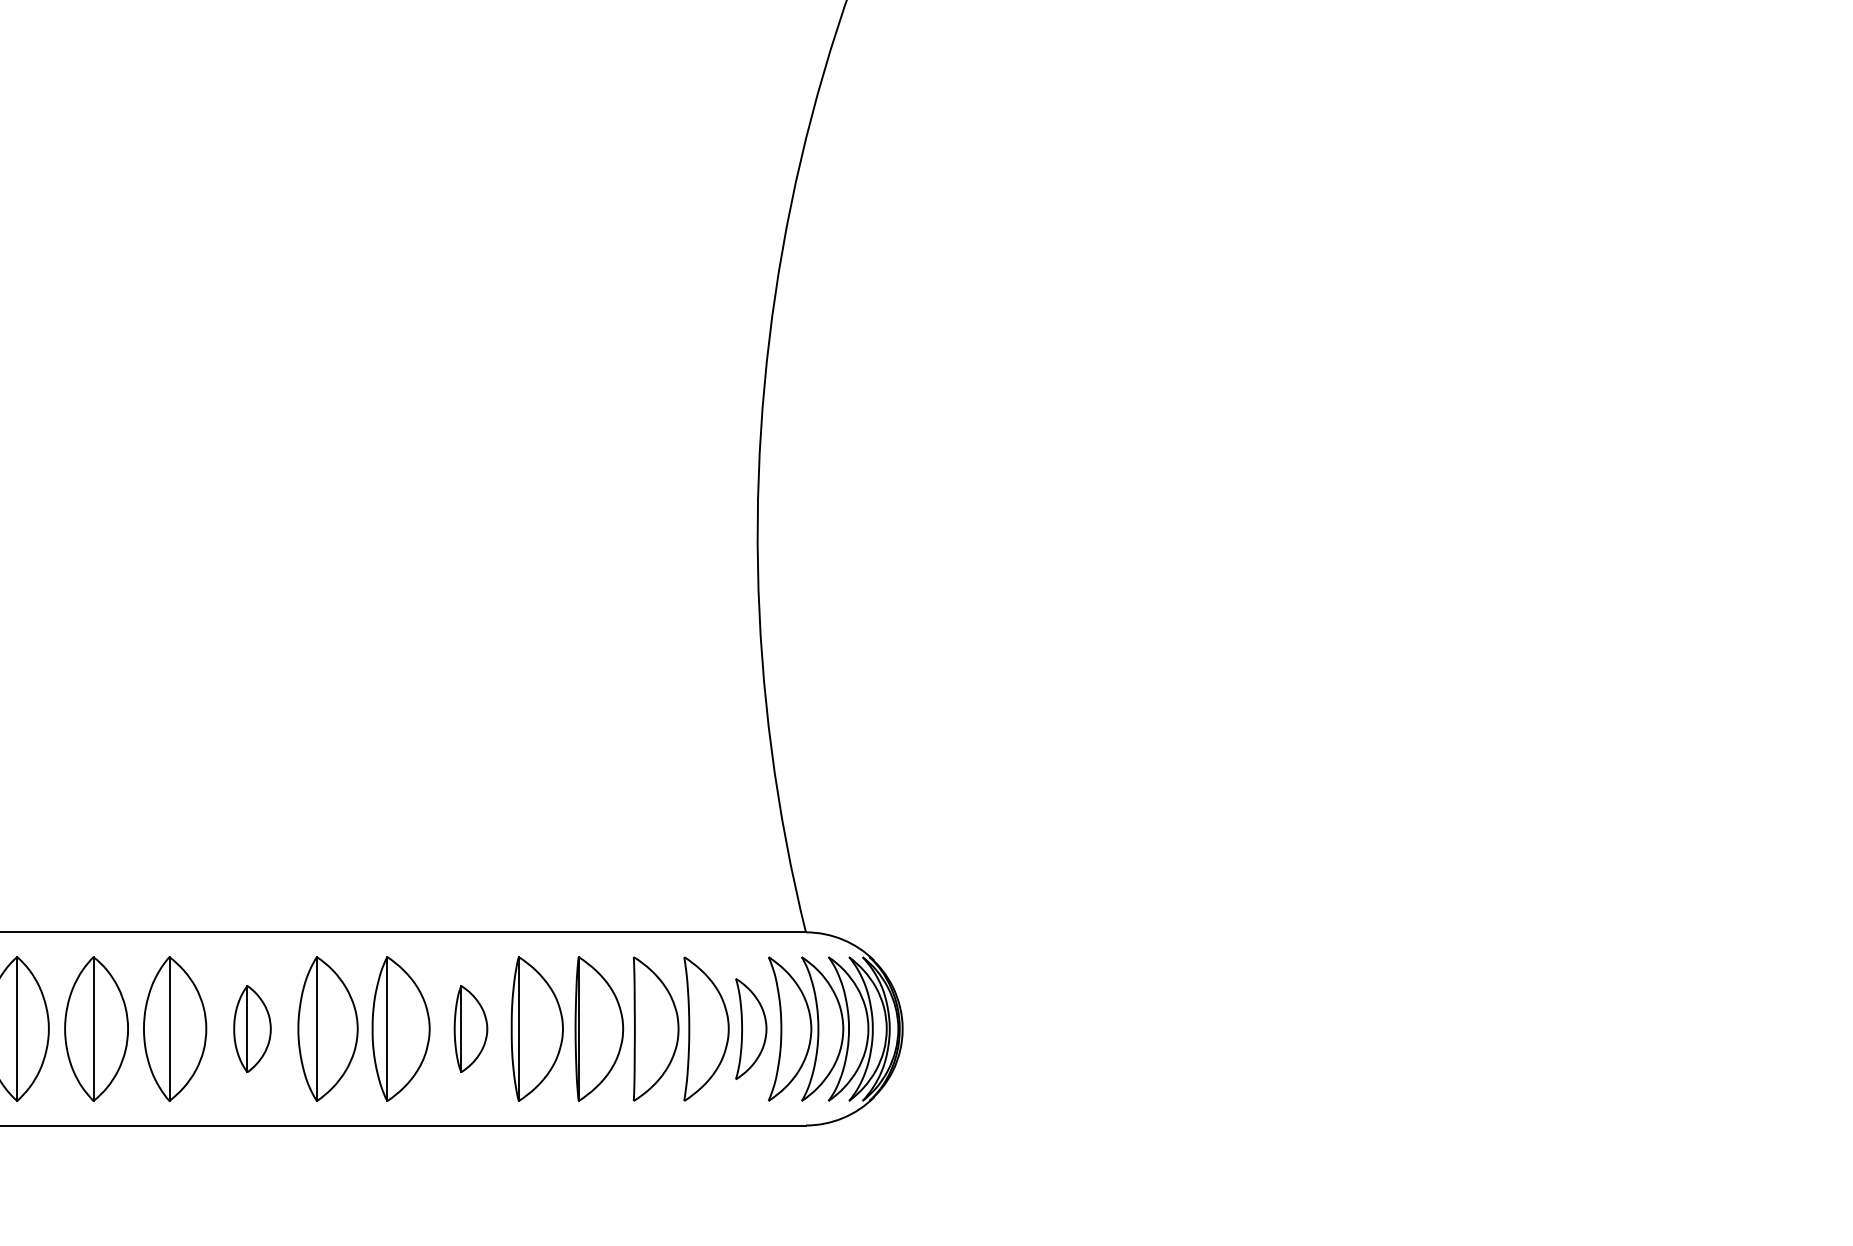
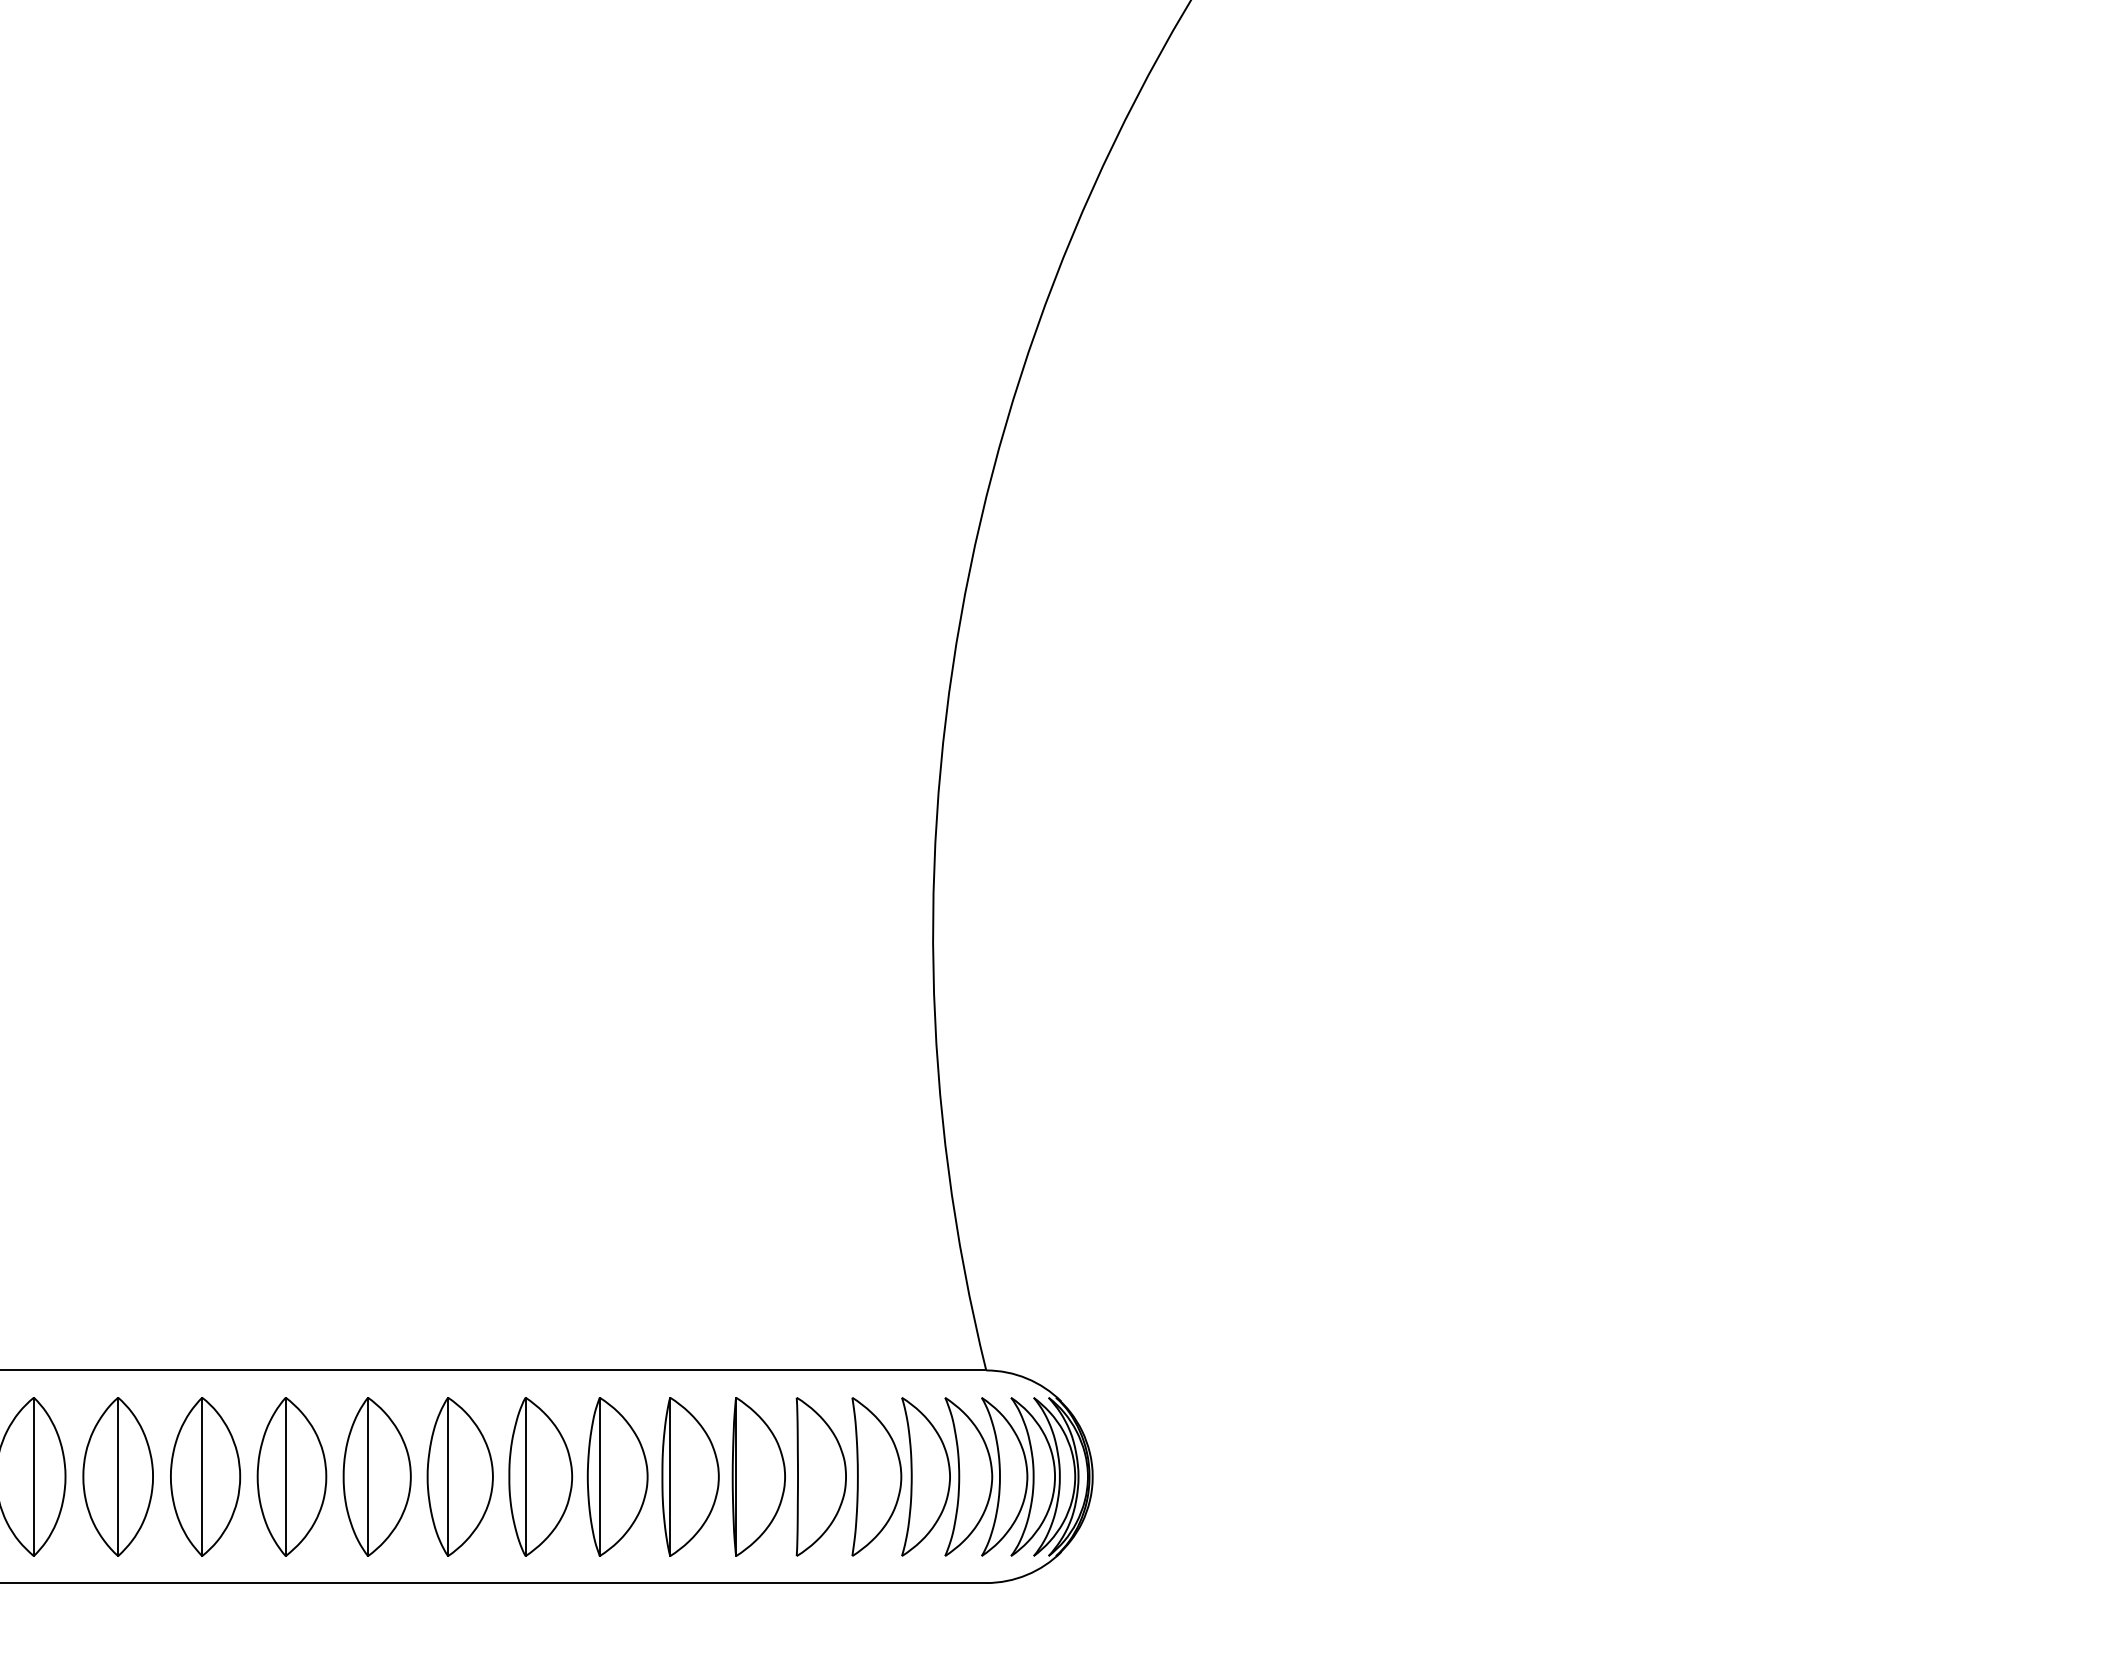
part: (251, 1028) -> (376, 1476), size x1.67
part: (470, 1028) -> (617, 1476), size x1.67
part: (750, 1028) -> (925, 1476), size x1.43

